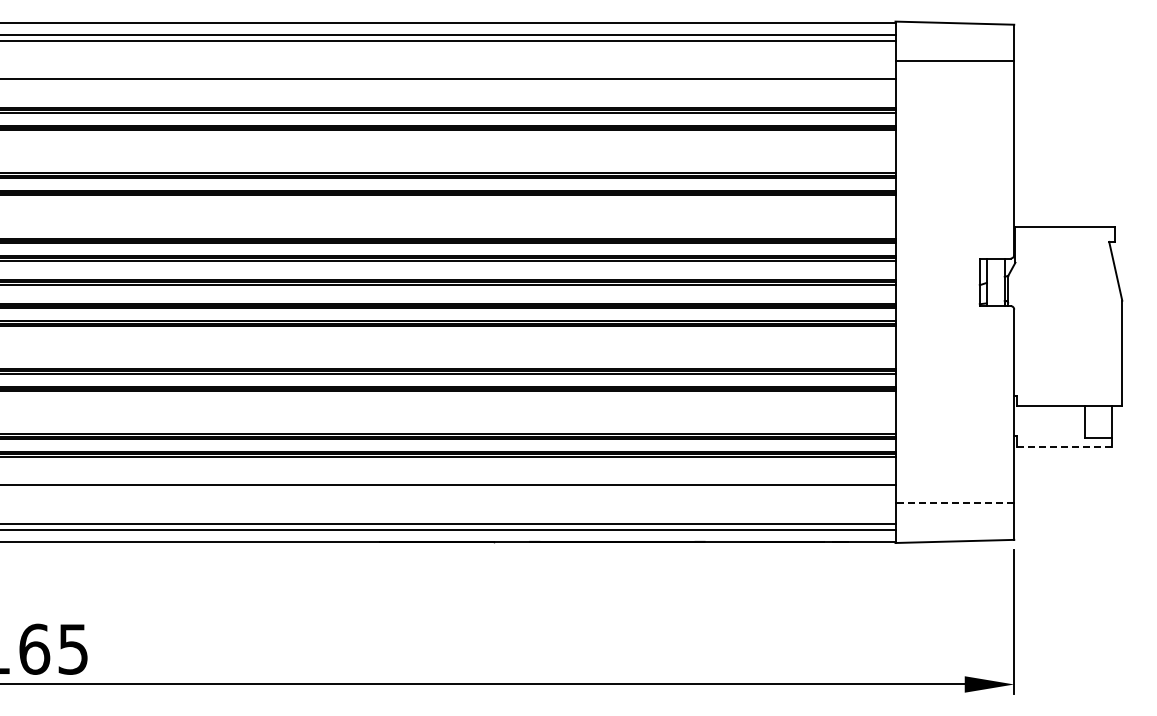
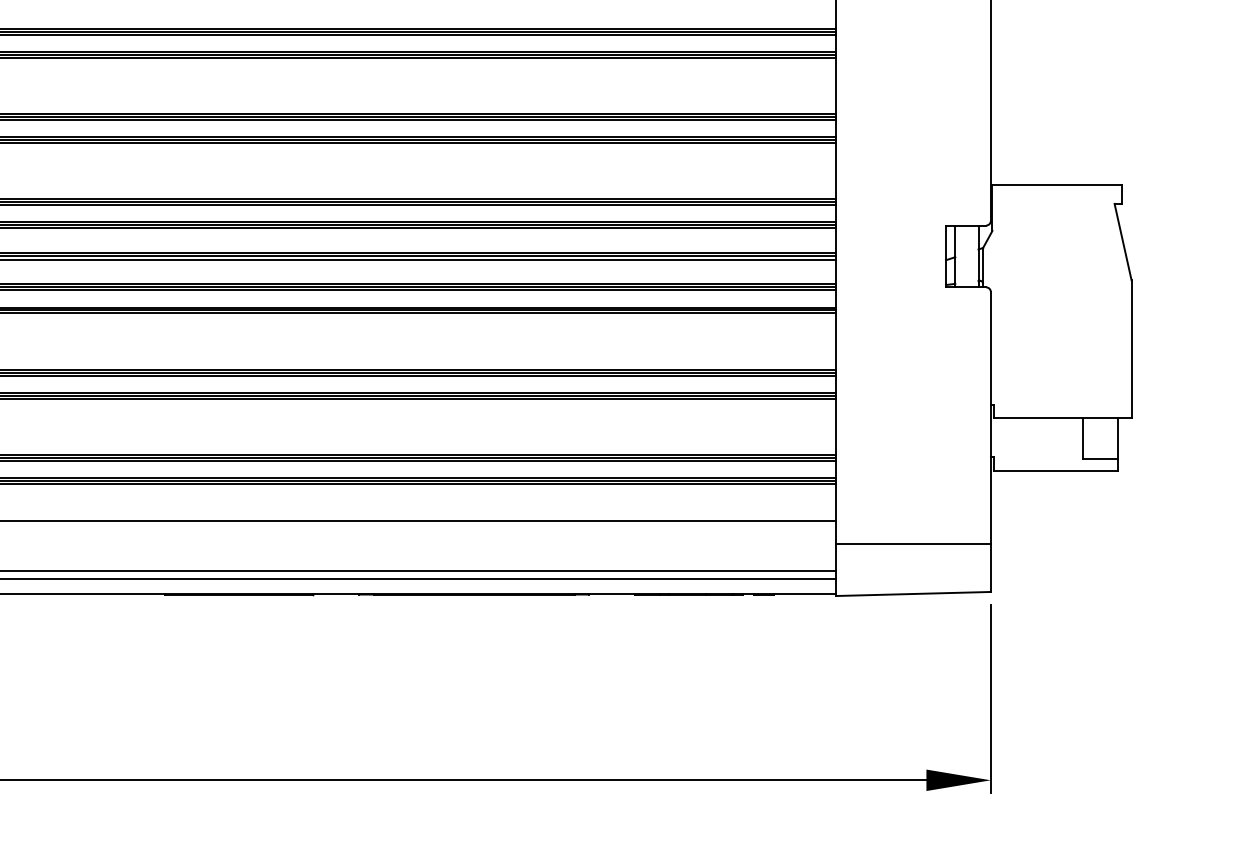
line: (1063, 446) -> (1055, 470), dashed -> solid
line: (954, 503) -> (913, 544), dashed -> solid

